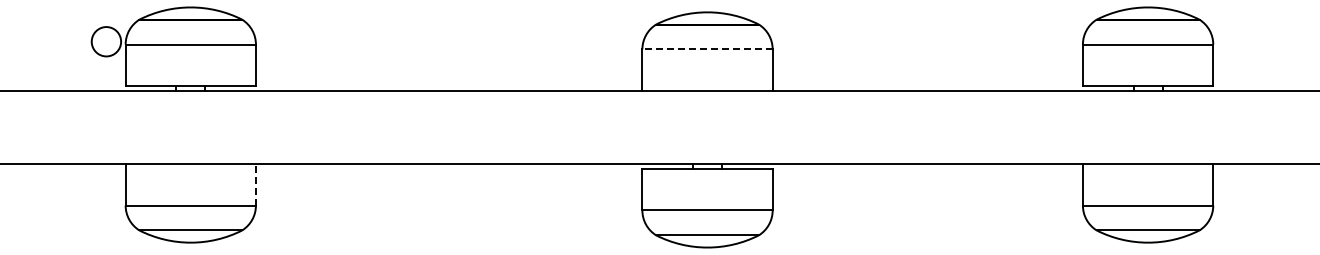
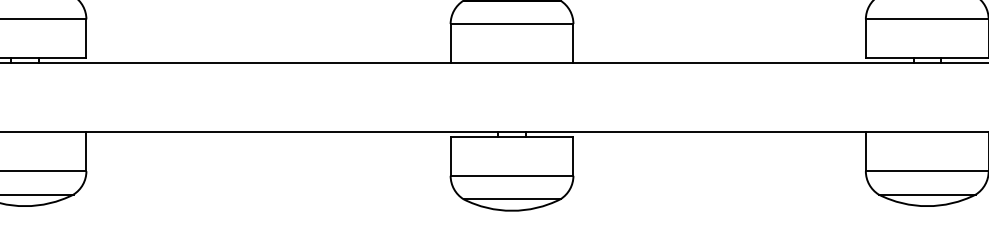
line: (707, 49) -> (512, 24), dashed -> solid
line: (256, 184) -> (86, 151), dashed -> solid

